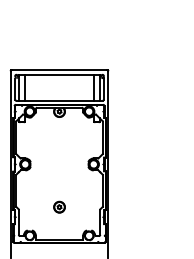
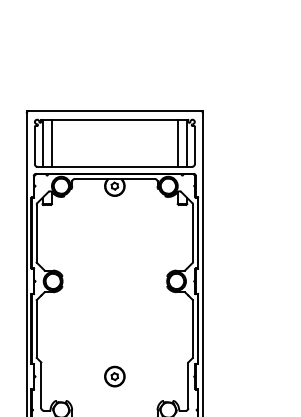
part: (59, 206) -> (114, 375), moved

